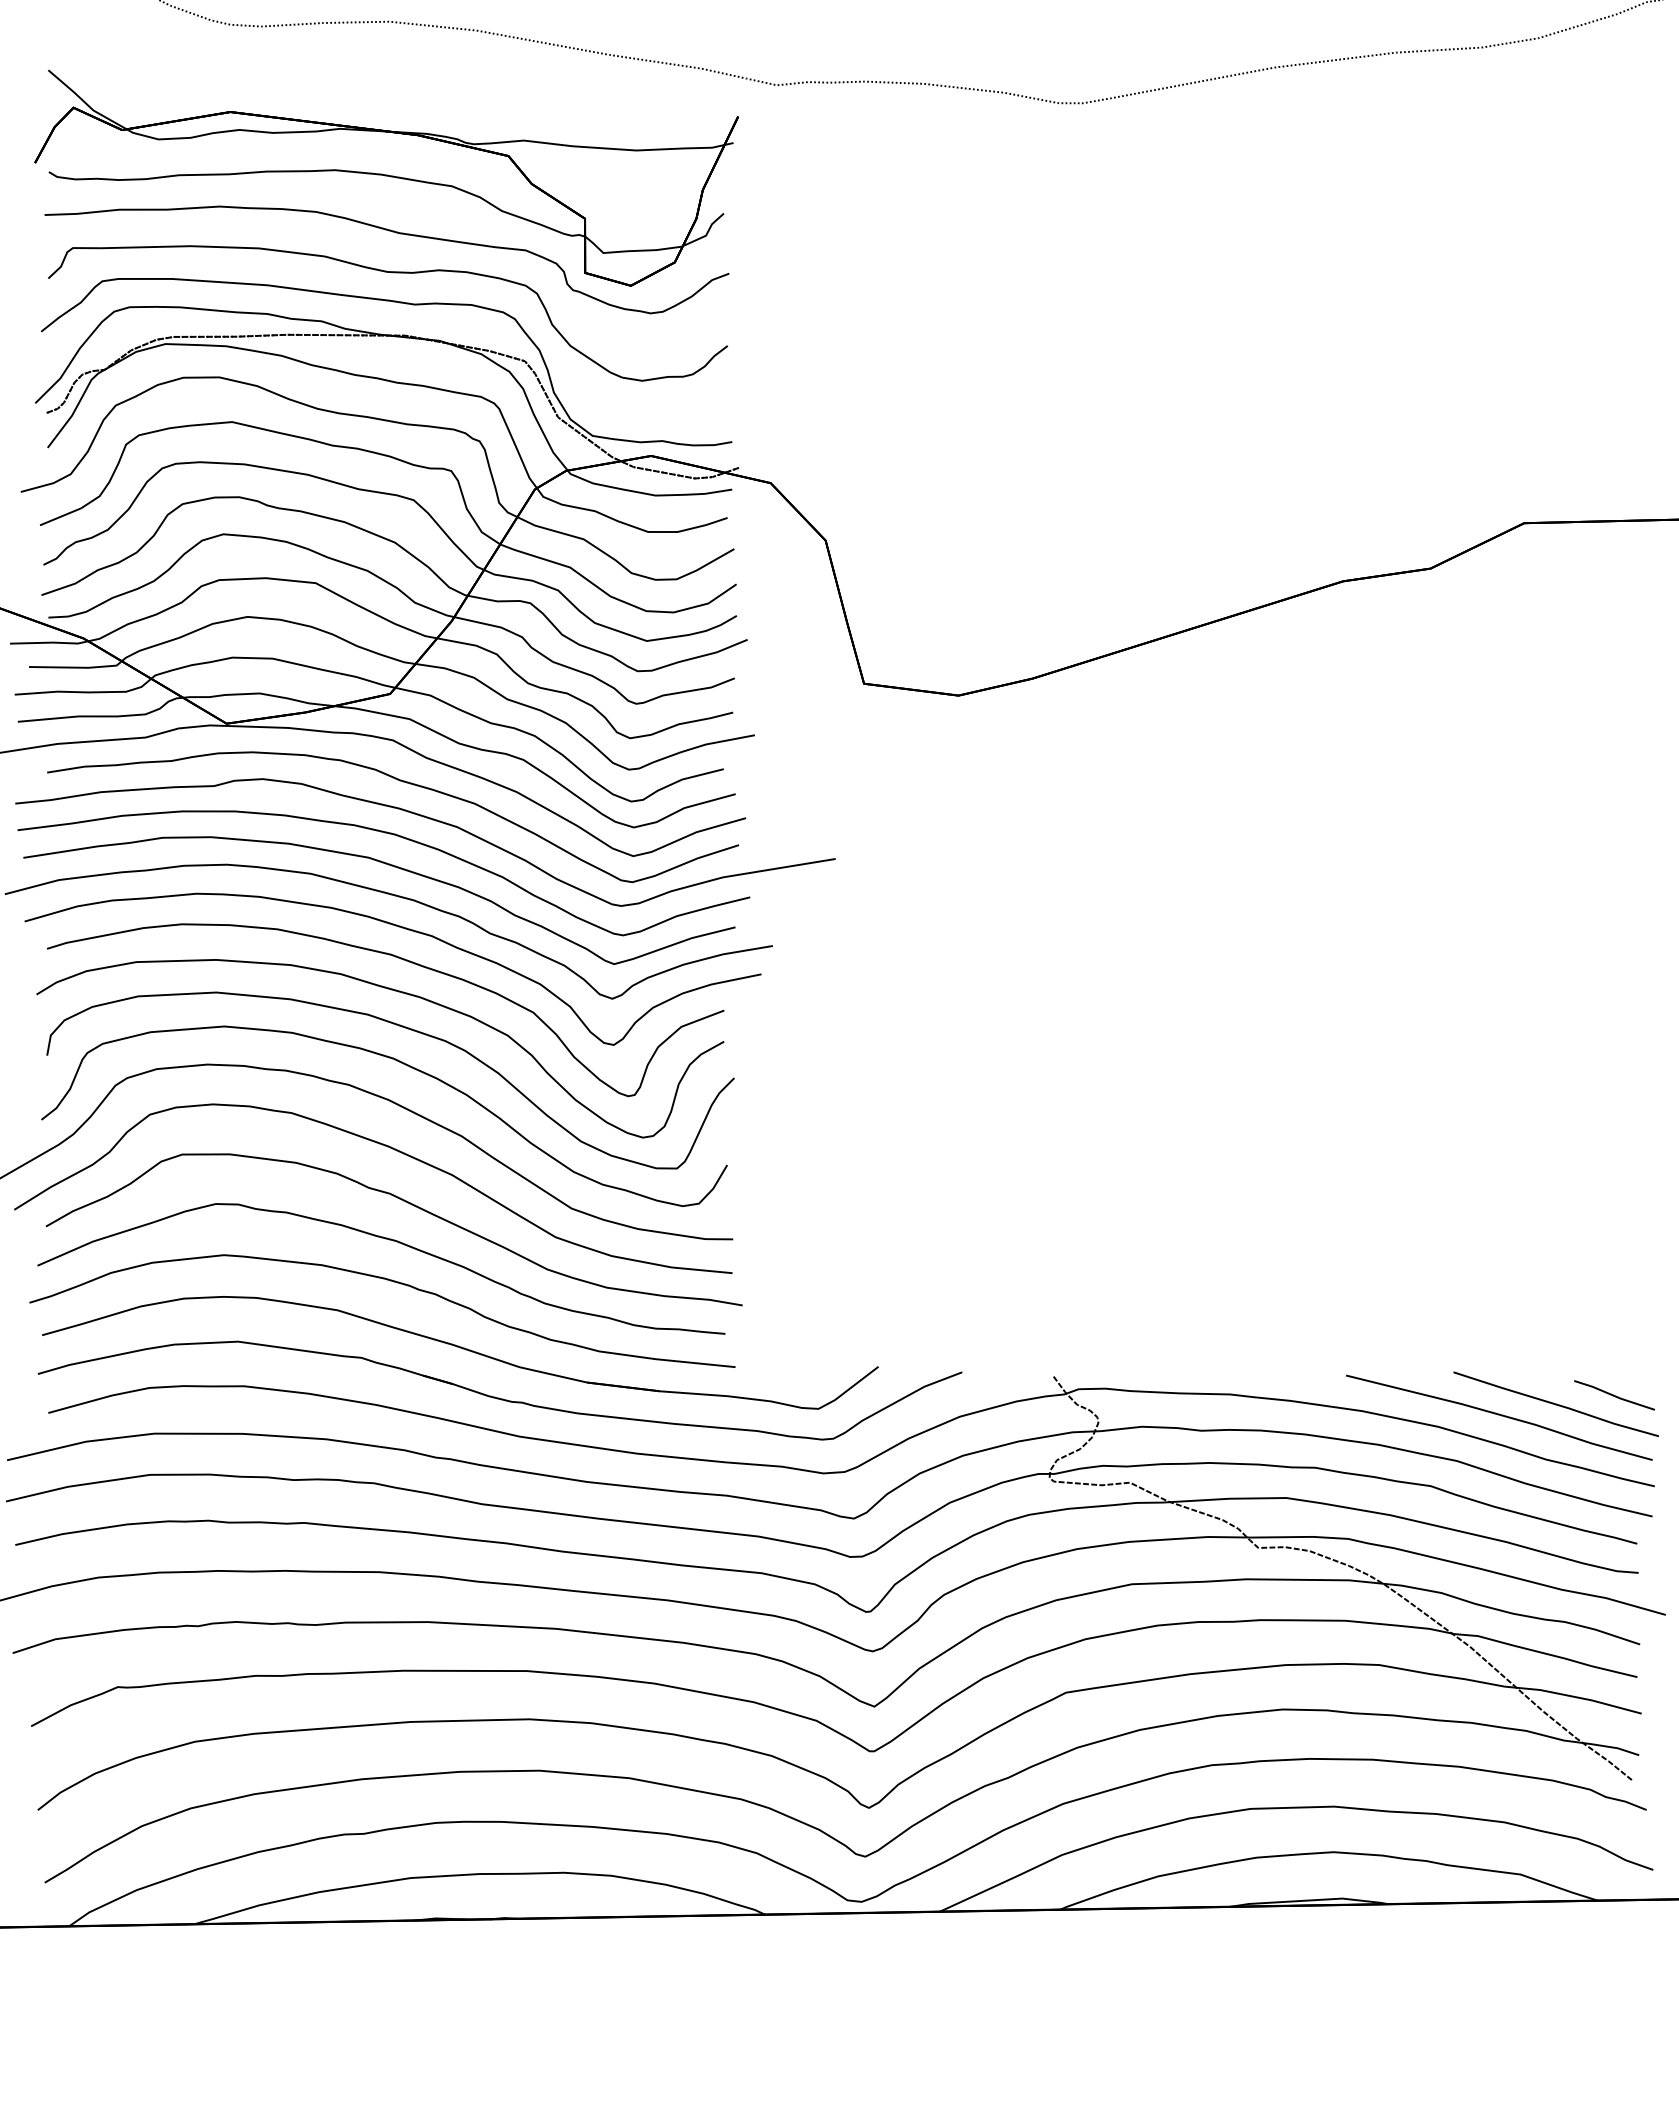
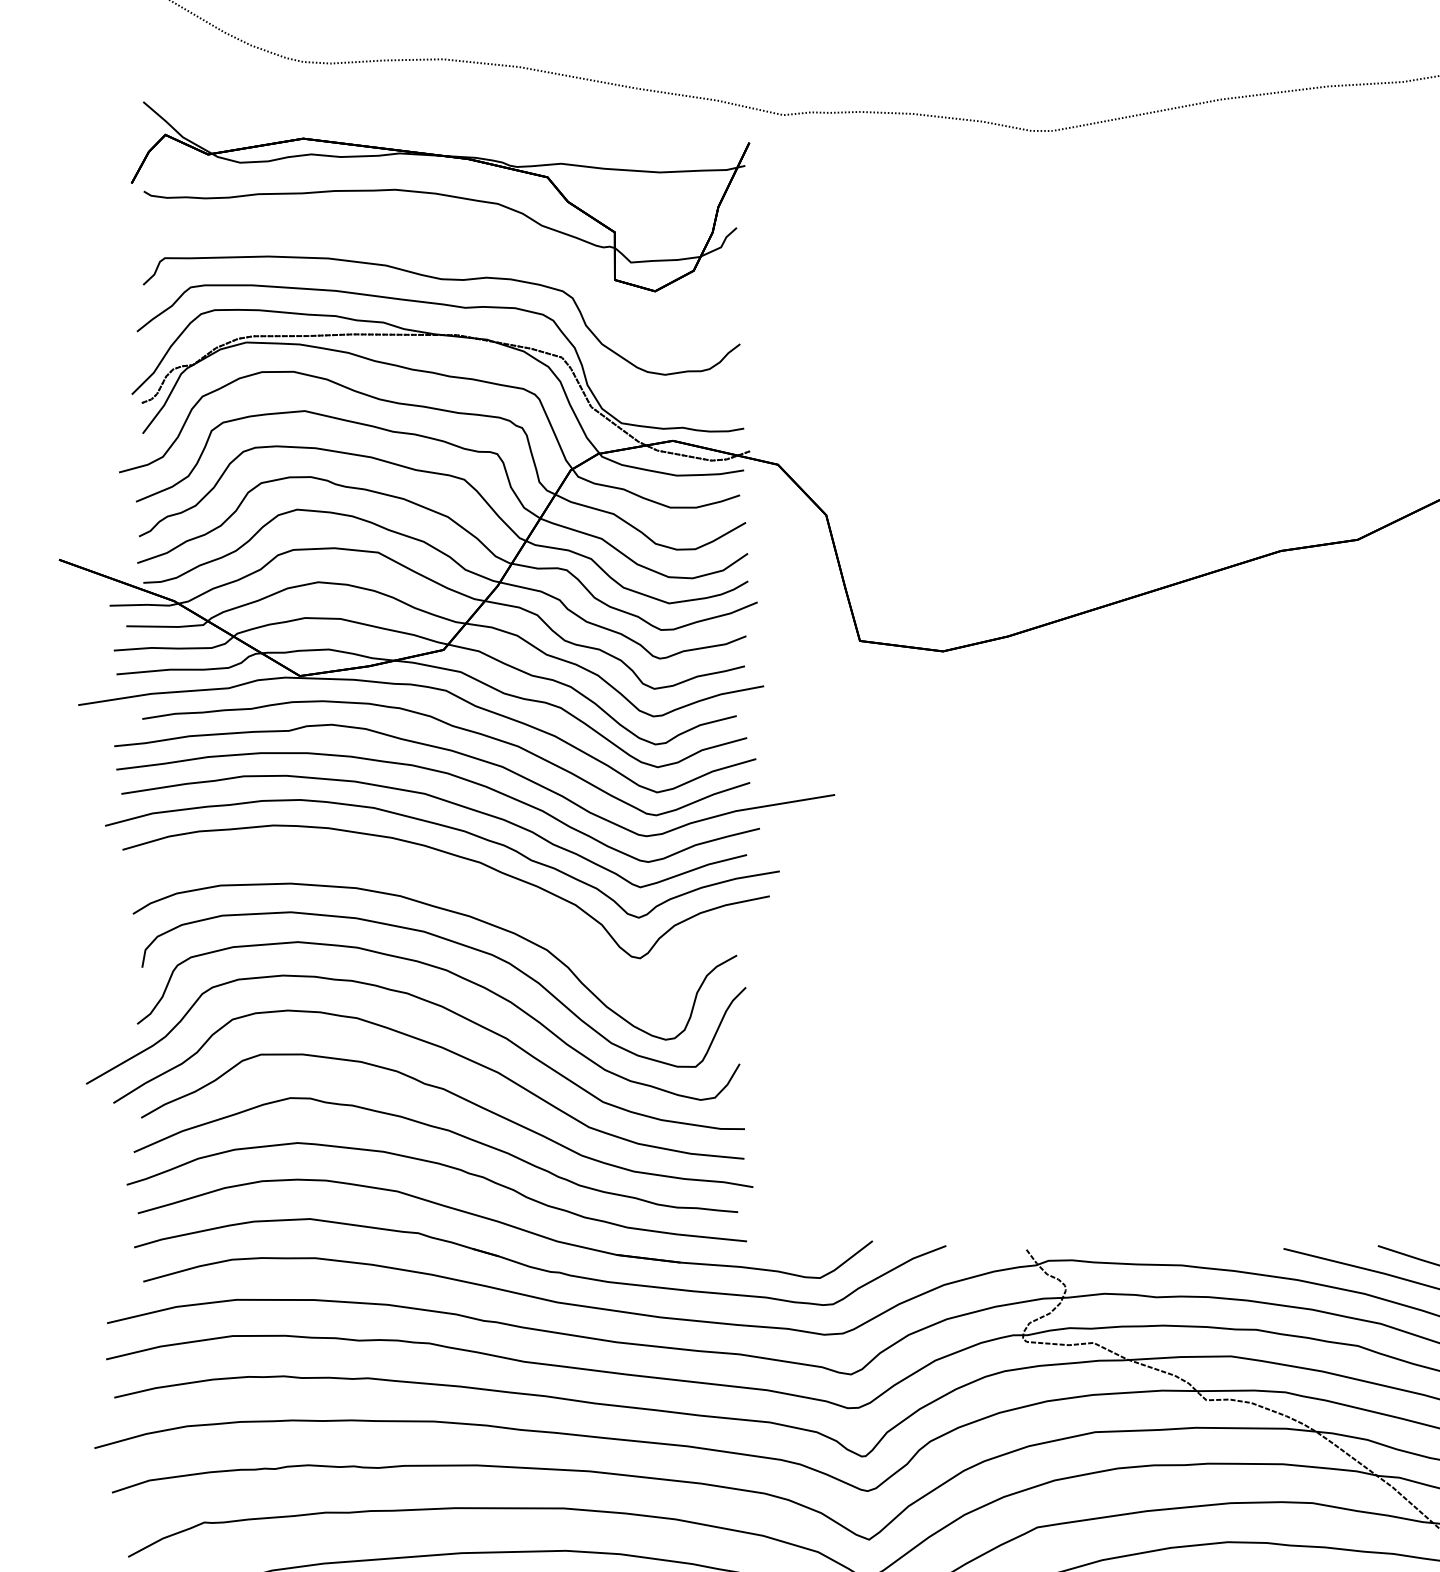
curve: (392, 232) -> (445, 244), removed
curve: (403, 960) -> (455, 884), removed

